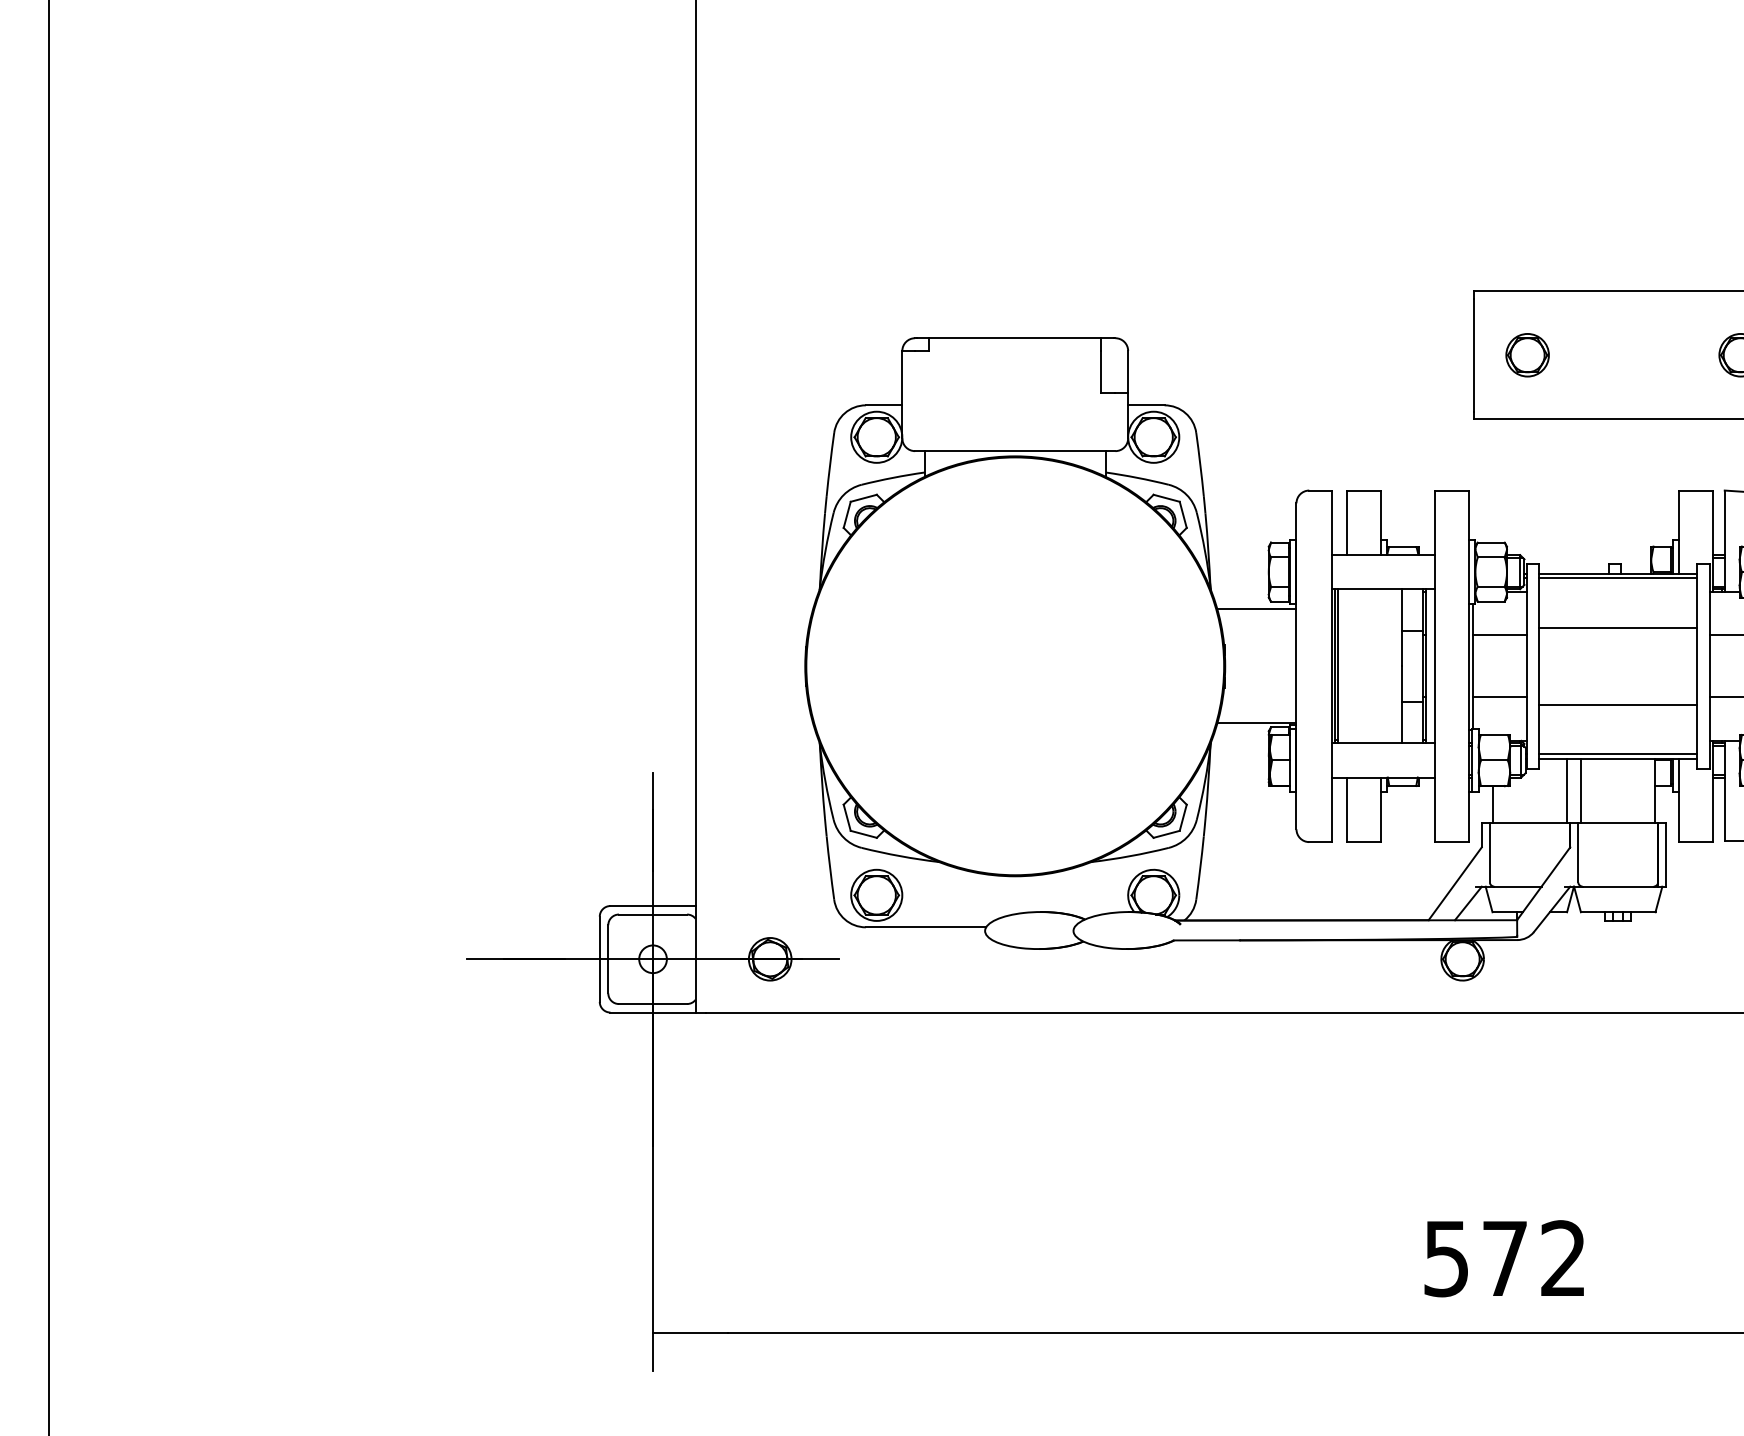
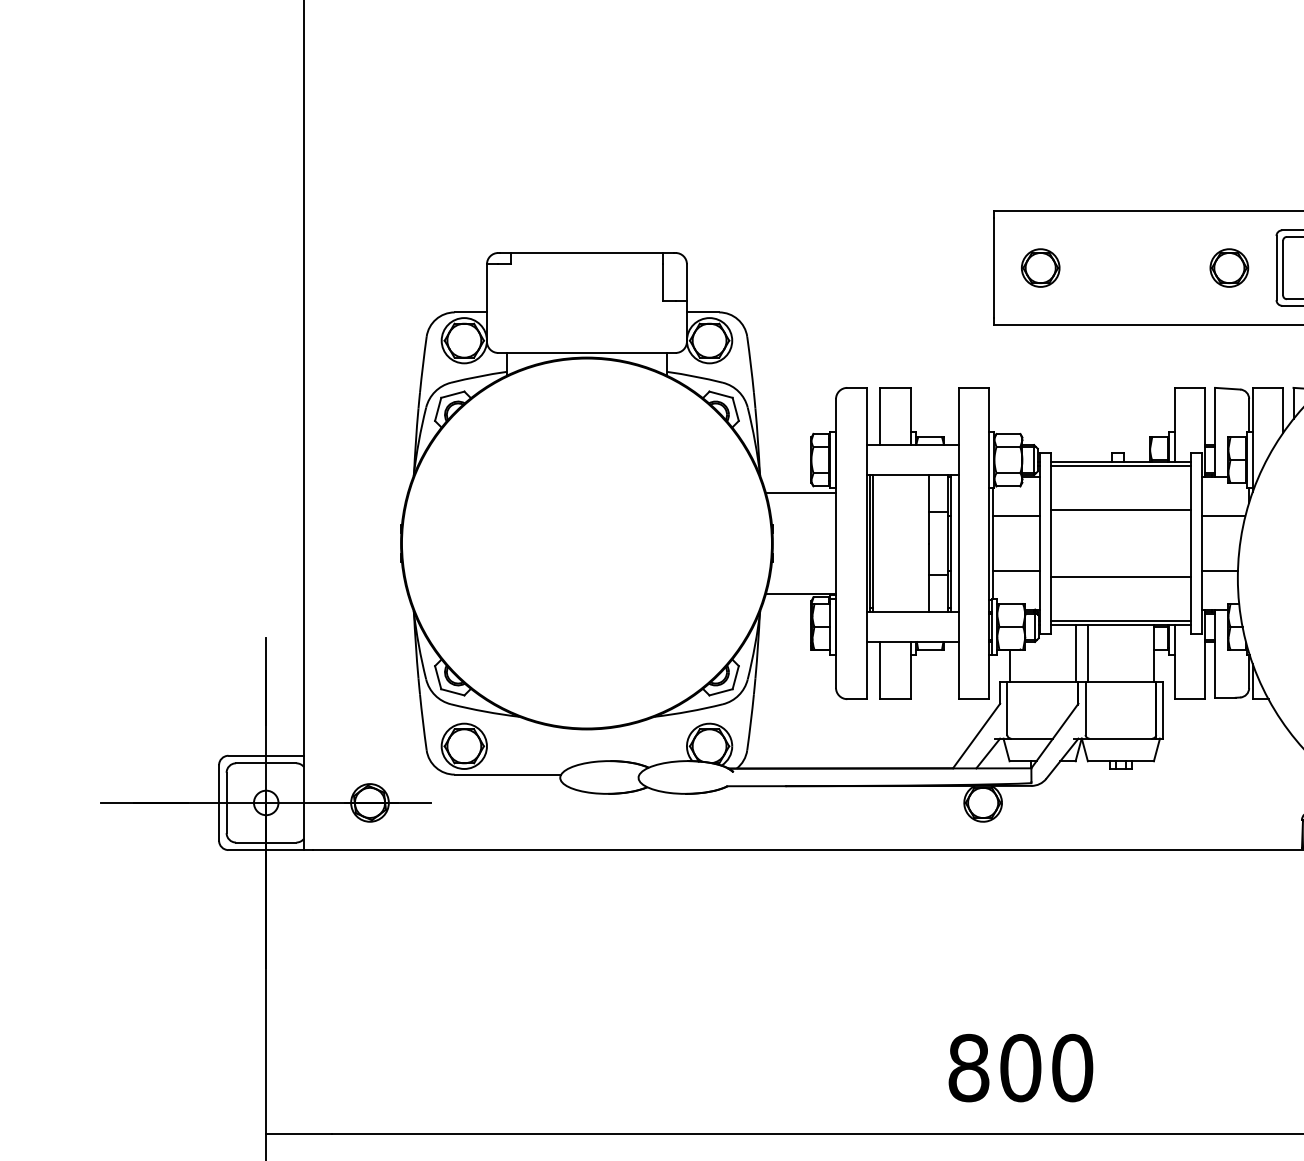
text: (1504, 1258) -> (1020, 1067), 572 -> 800

